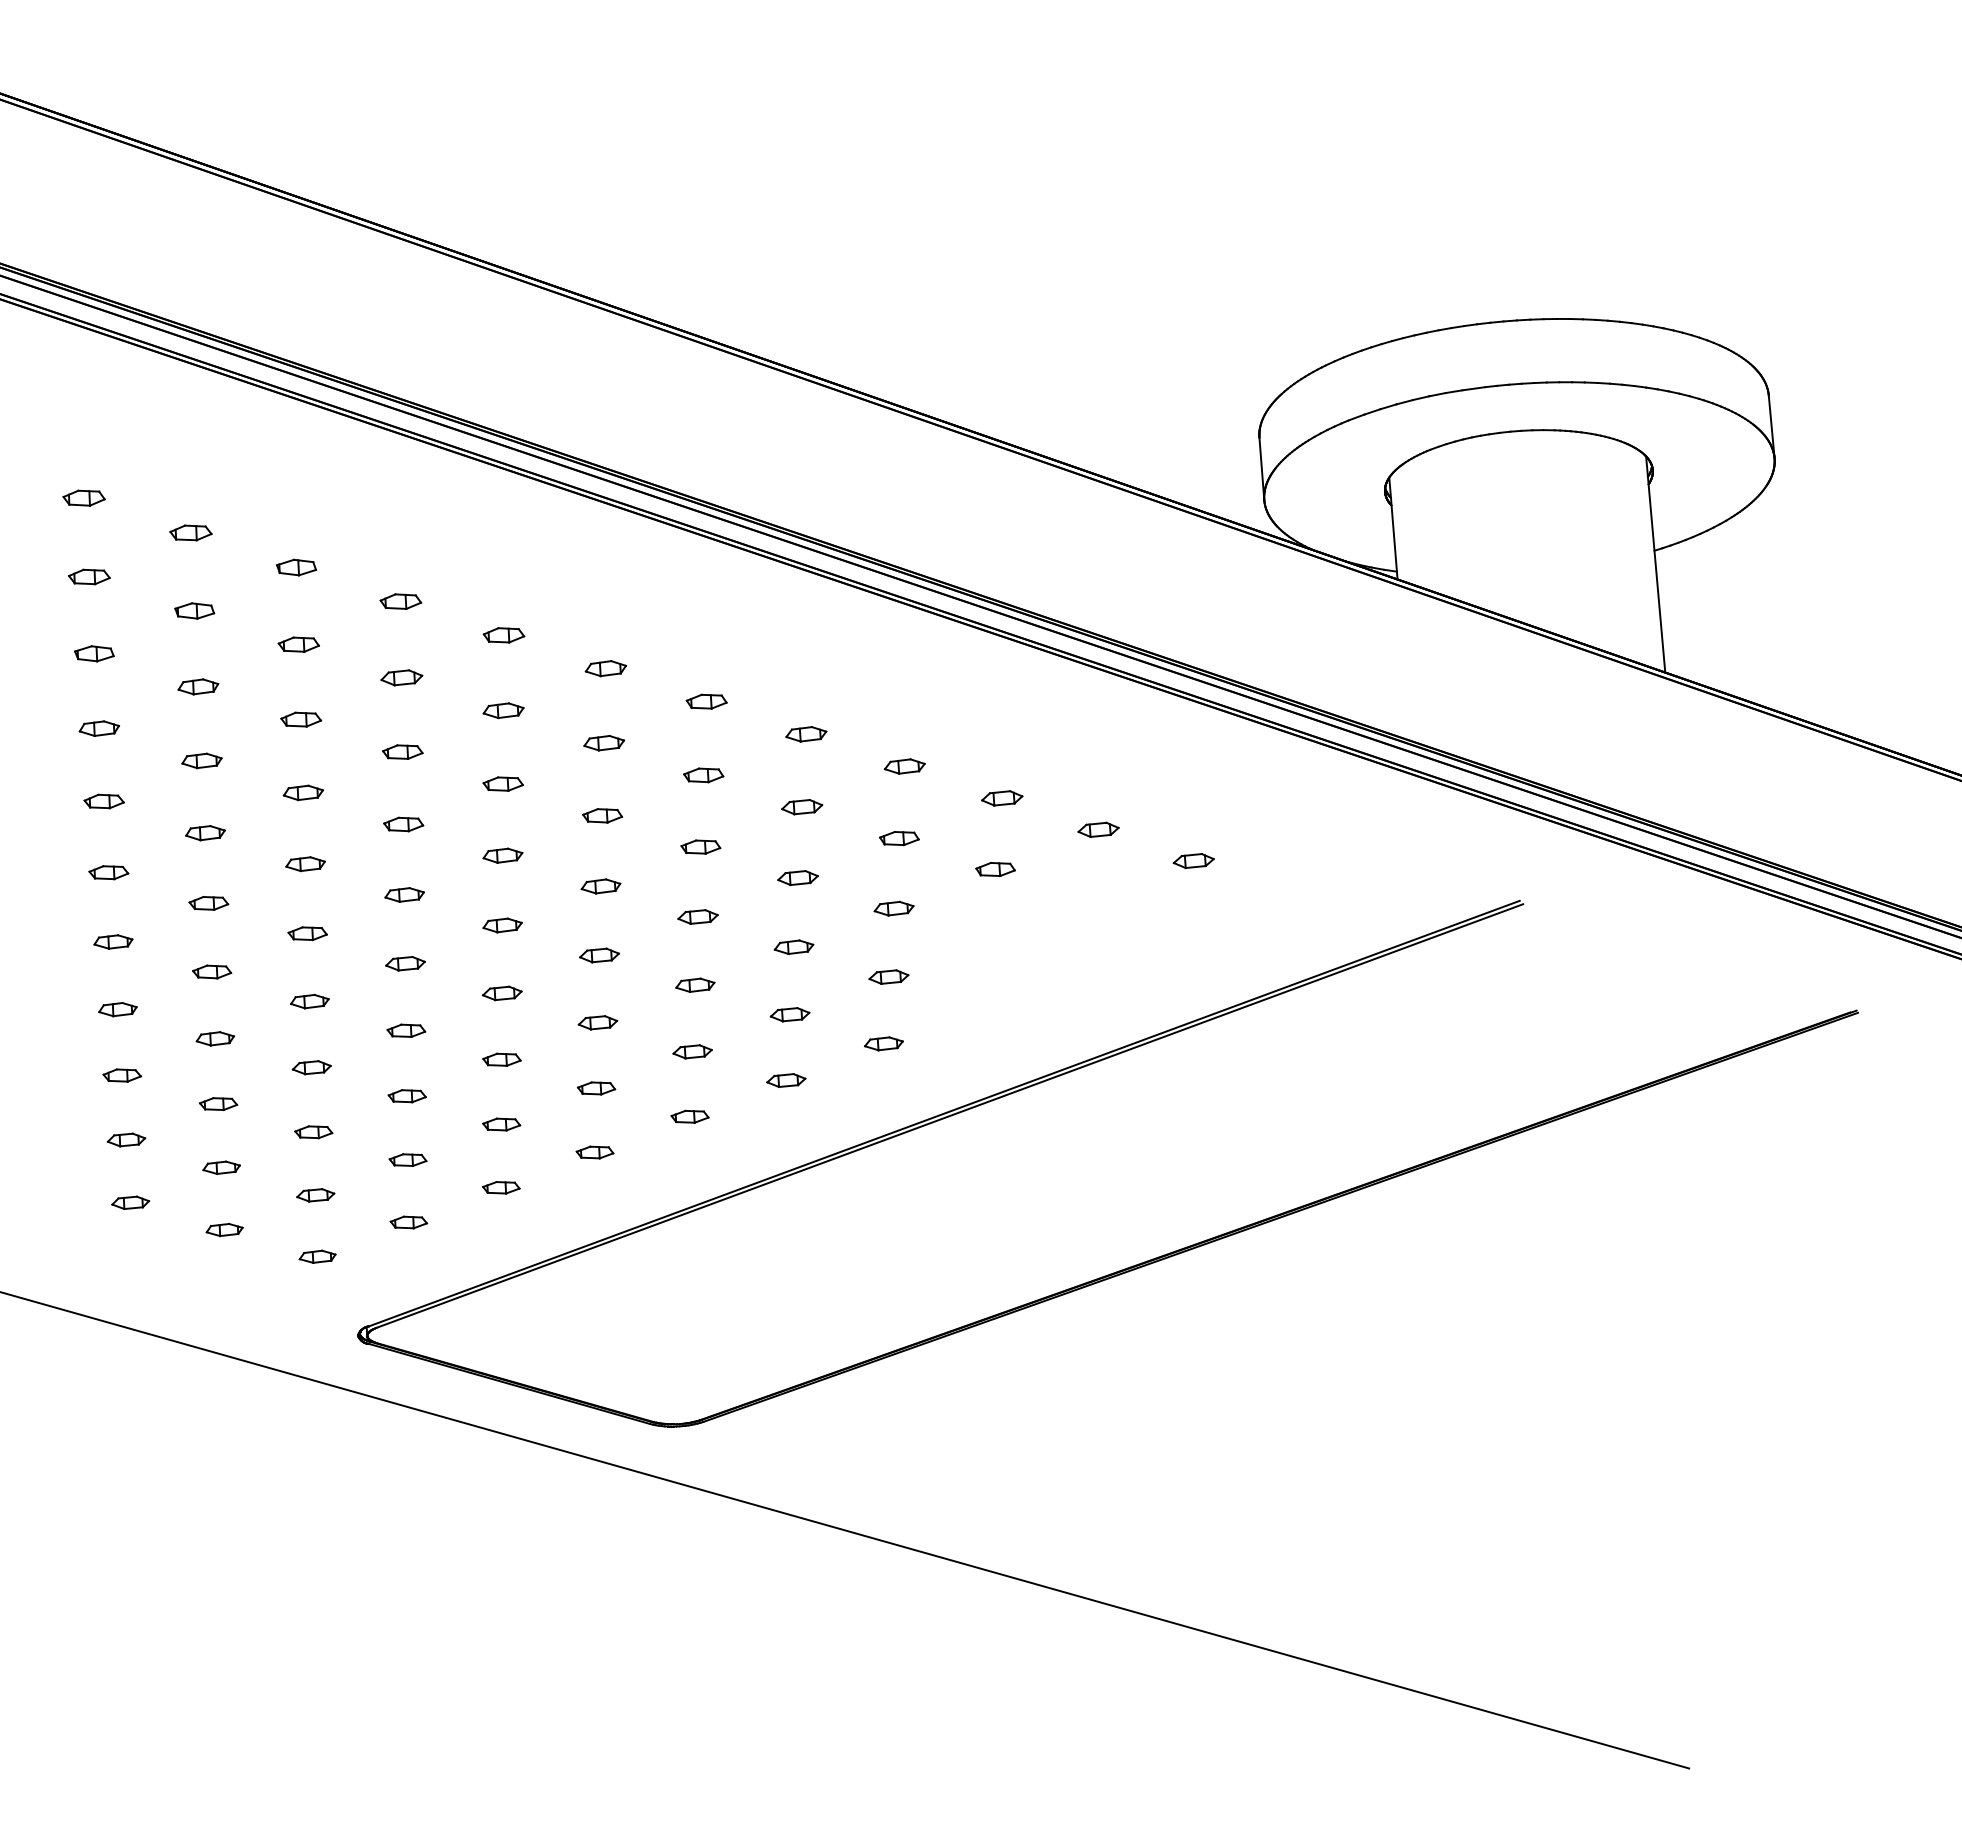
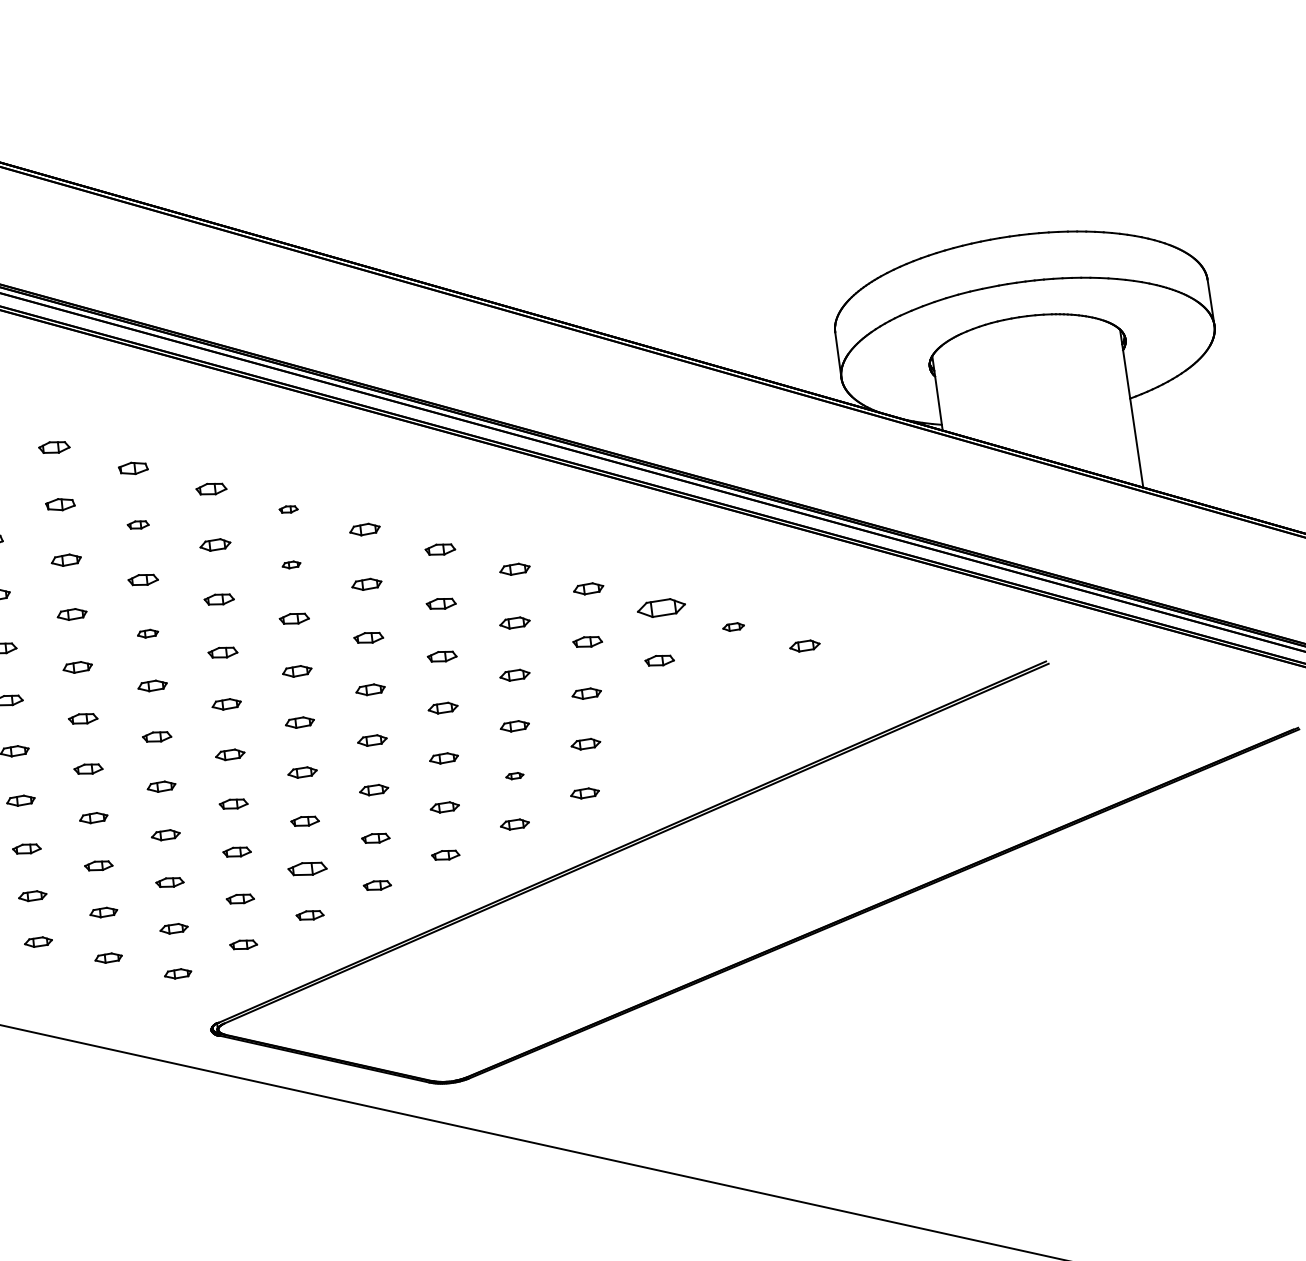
part: (503, 635) -> (288, 509), size x0.6
part: (298, 644) -> (138, 524), size x0.7
part: (503, 710) -> (291, 564), size x0.6
part: (303, 792) -> (148, 633), size x0.7
part: (1002, 798) -> (661, 608), size x1.6
part: (1098, 829) -> (733, 626), size x0.7
part: (789, 1014) -> (514, 775), size x0.6
part: (501, 1124) -> (307, 868), size x1.4

